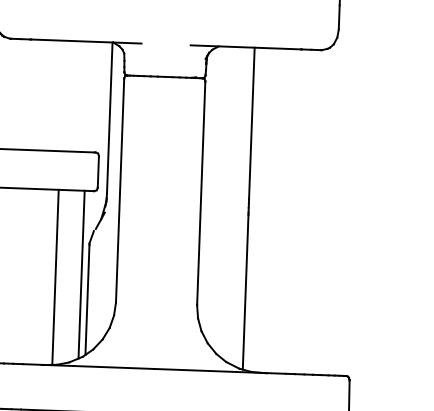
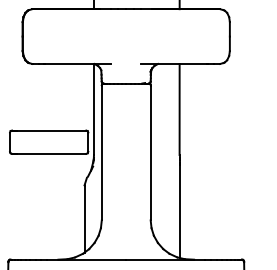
line: (81, 273) -> (80, 203), removed
line: (54, 277) -> (64, 206), removed

